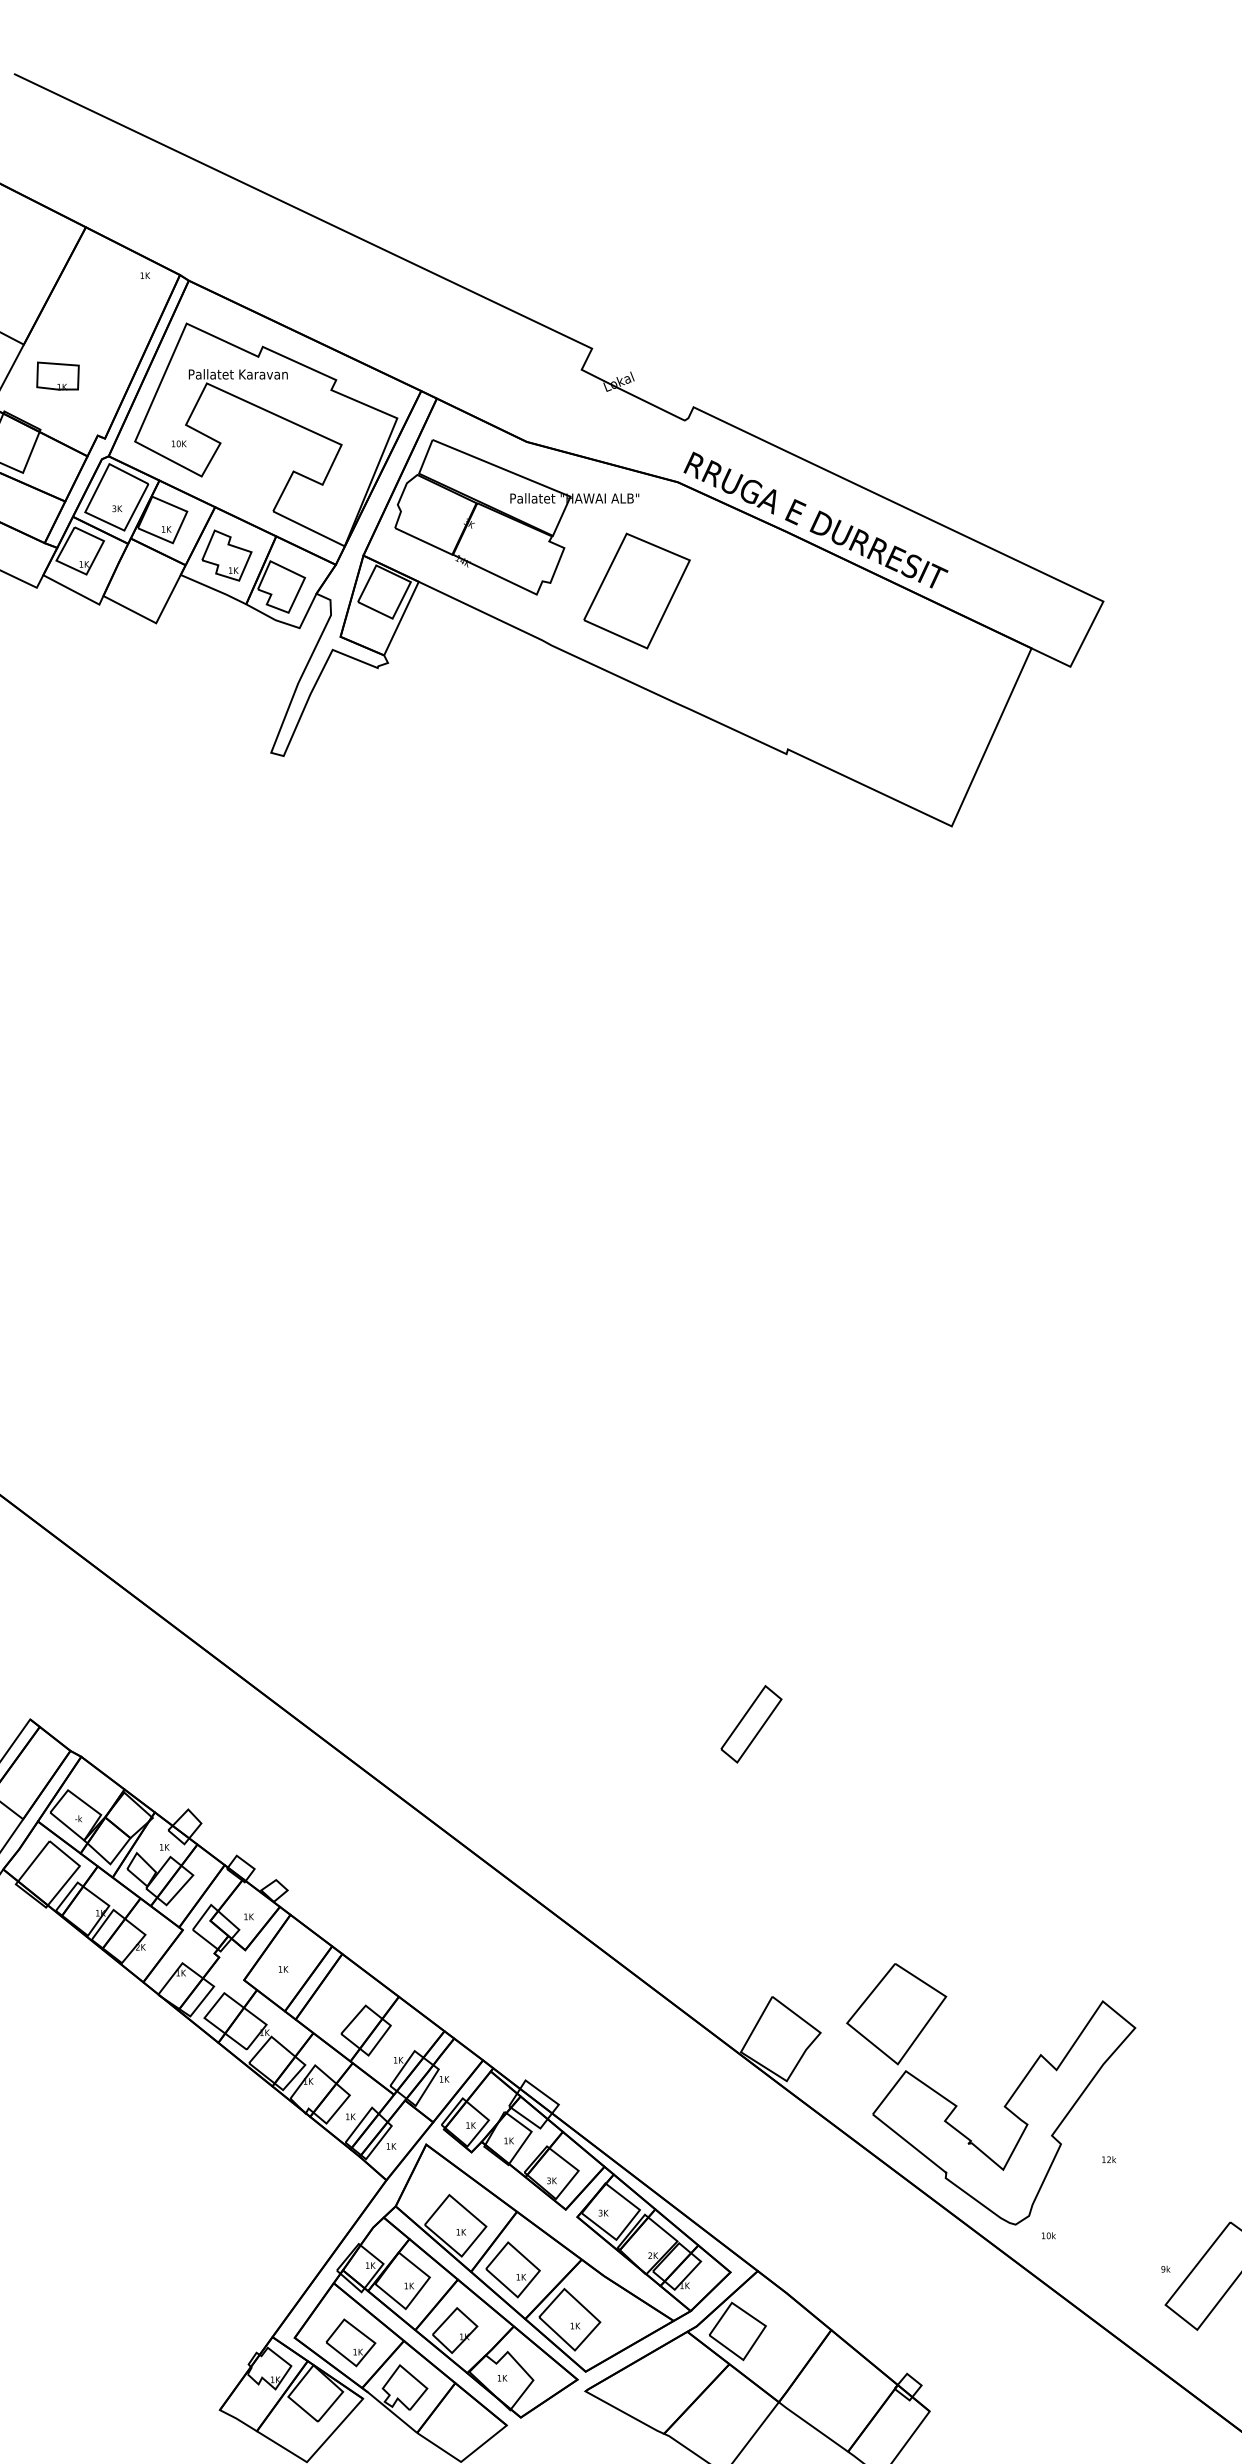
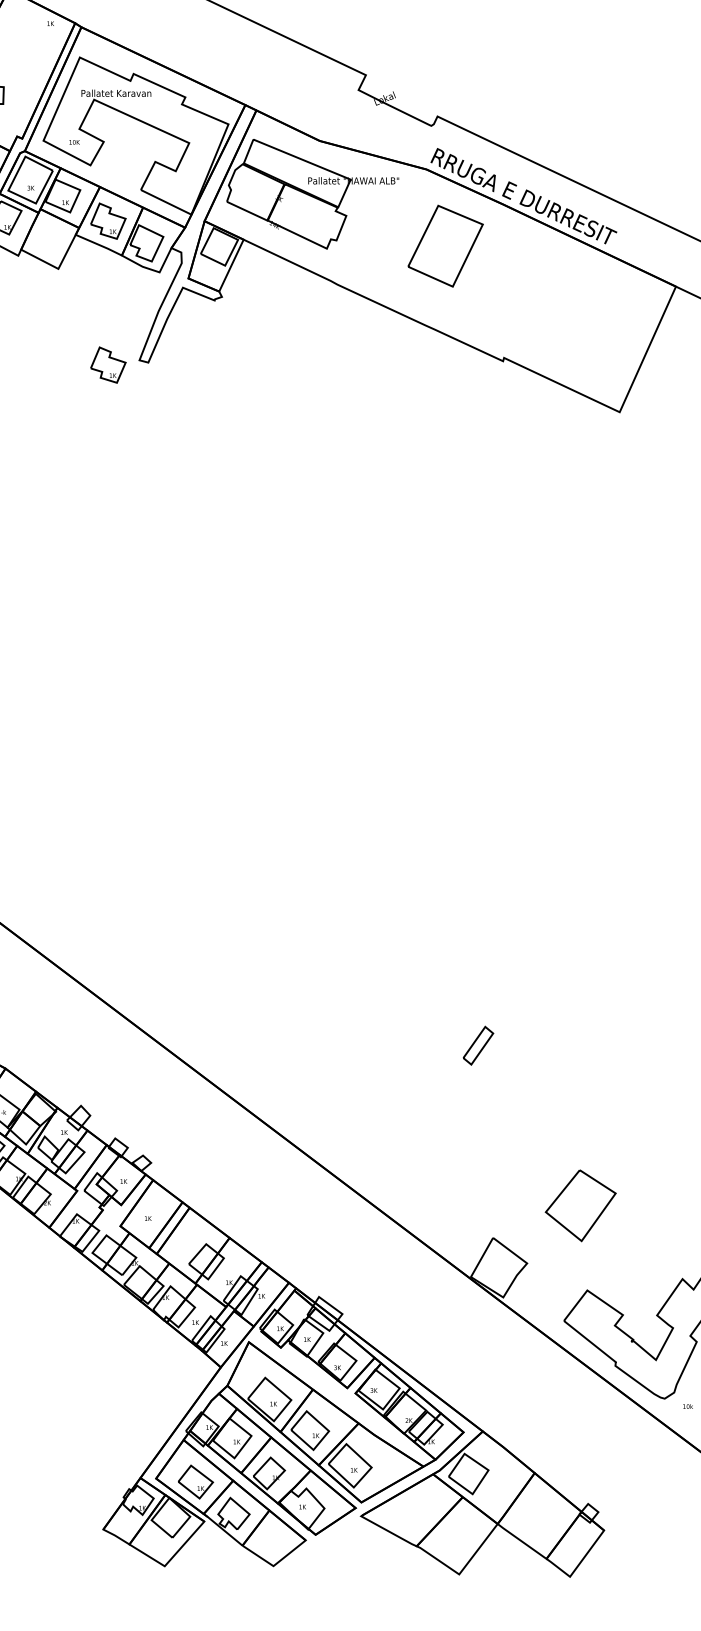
part: (636, 590) -> (445, 245), moved
part: (226, 759) -> (108, 365), added
part: (751, 1724) -> (478, 1045), size x0.7
part: (896, 2014) -> (580, 1206), moved

